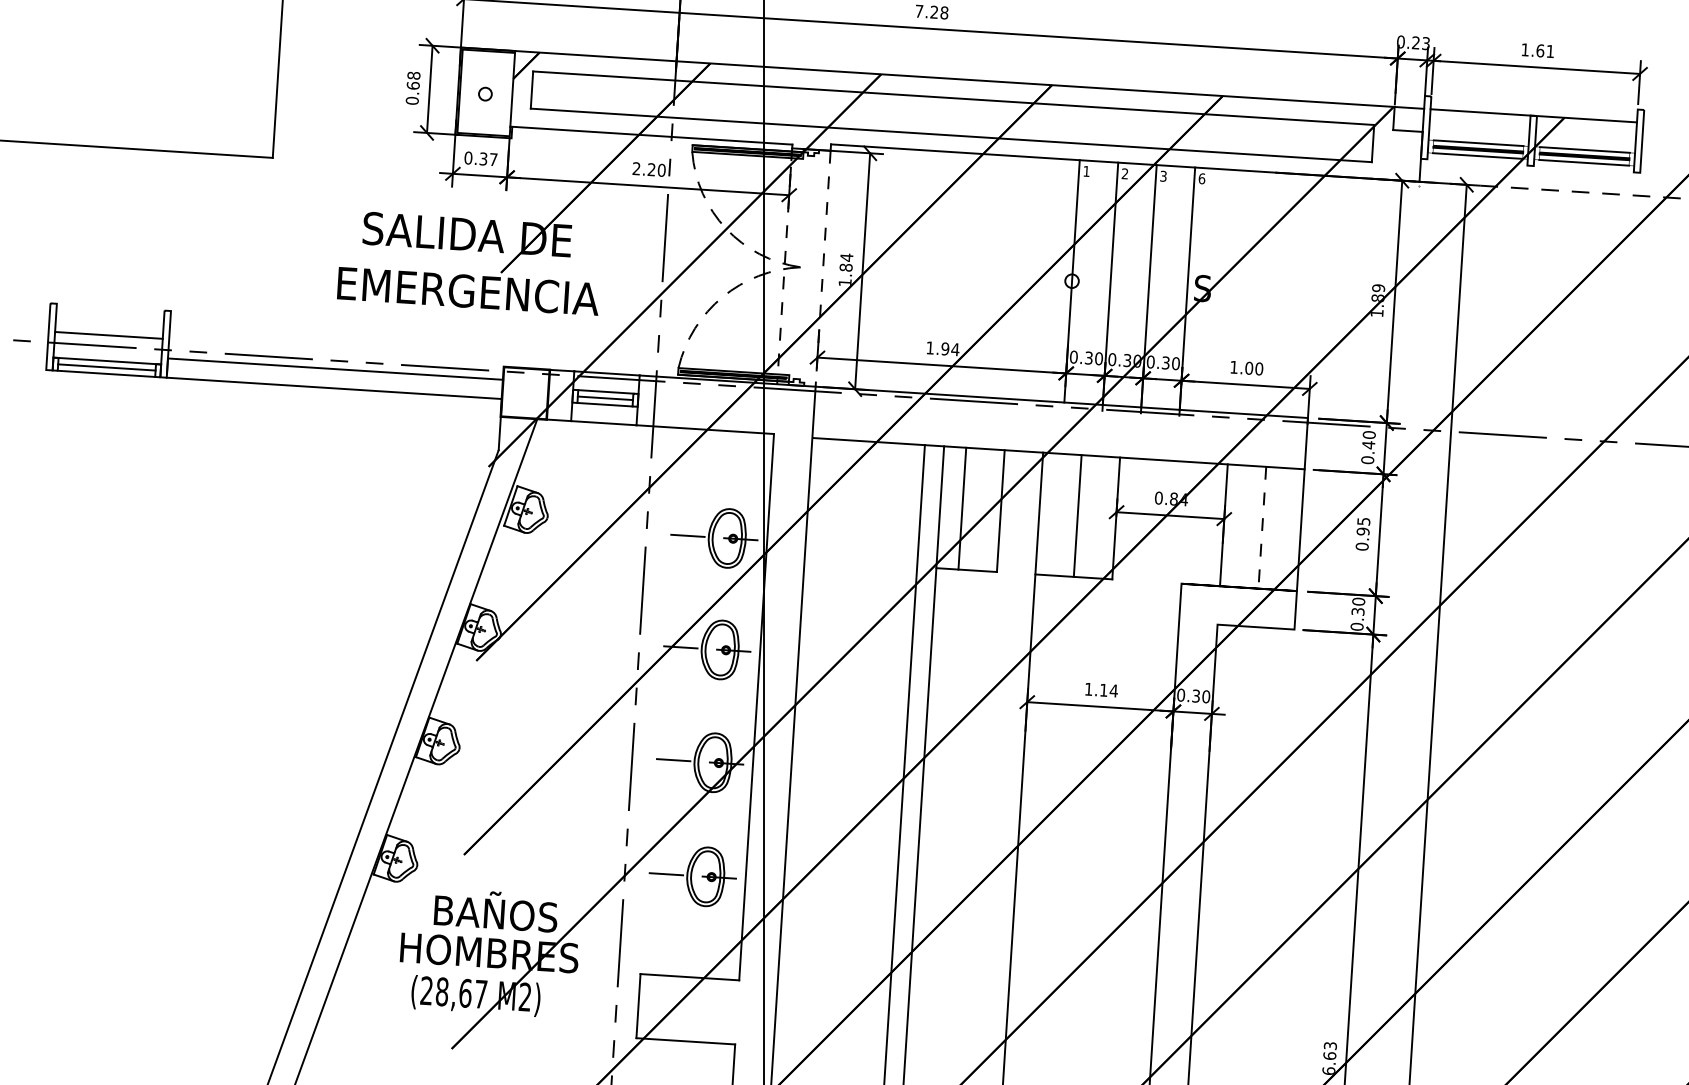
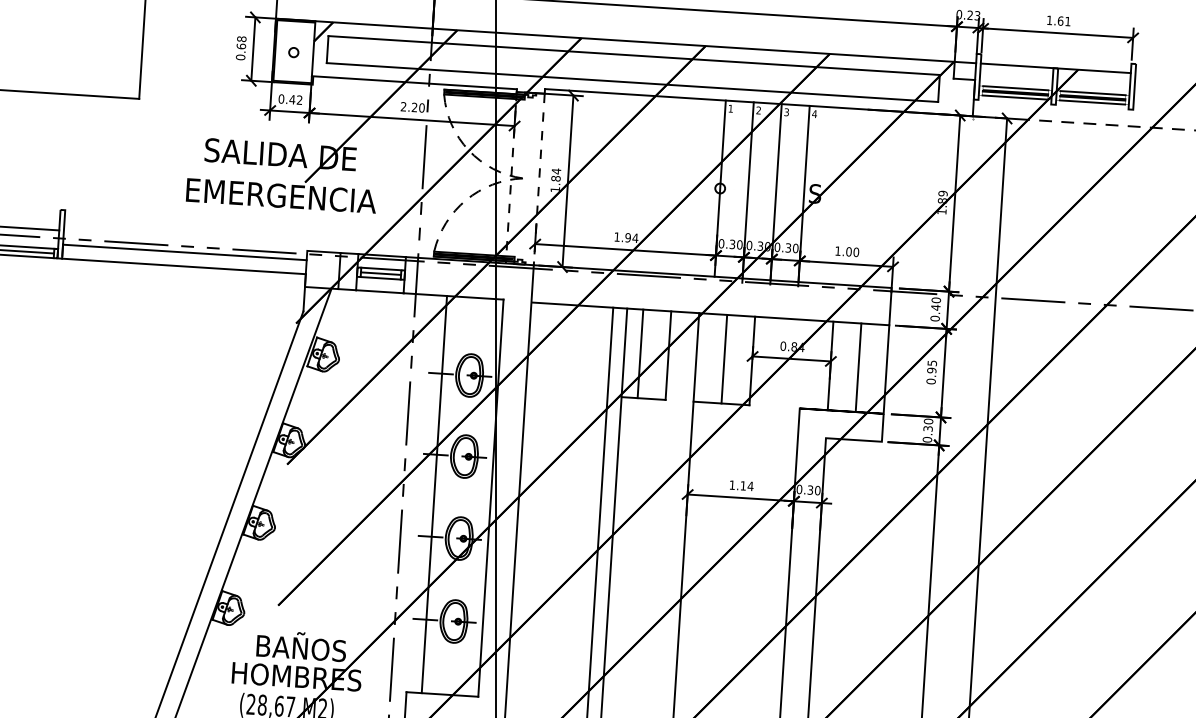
text: (488, 159) -> (296, 100), 0.37 -> 0.42
text: (1201, 178) -> (814, 113), 6 -> 4
line: (1262, 528) -> (858, 368), dashed -> solid
line: (678, 702) -> (434, 494), added

